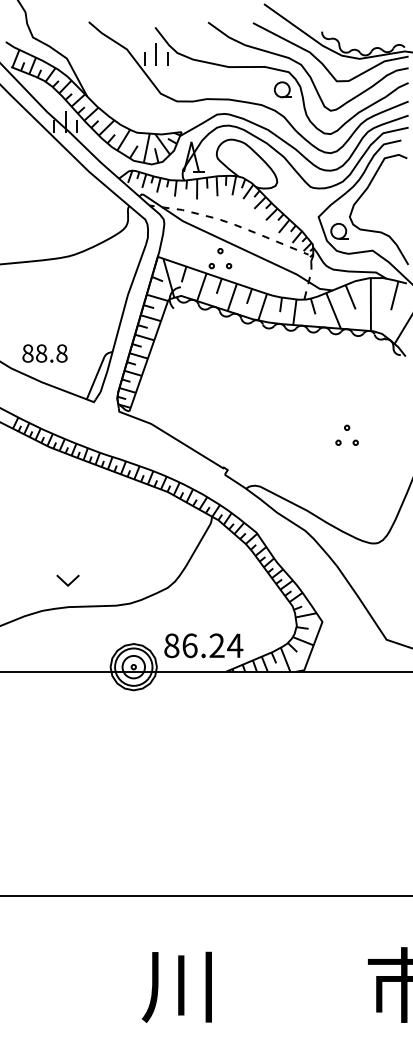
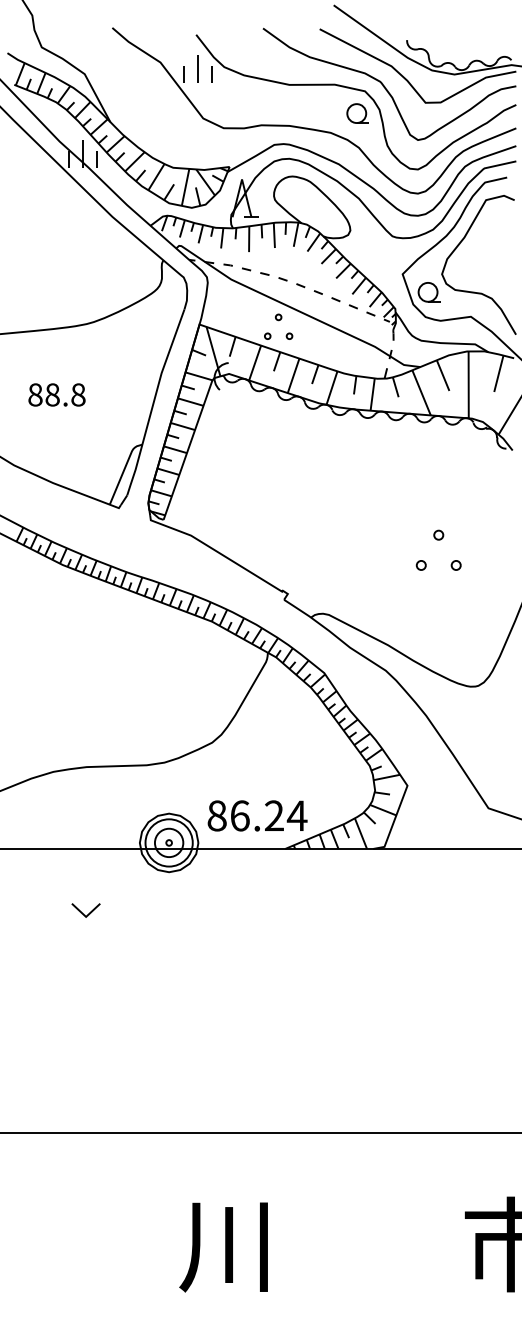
text: (44, 353) -> (56, 394), moved
part: (346, 434) -> (437, 549), size x1.6
part: (67, 580) -> (85, 910), moved

